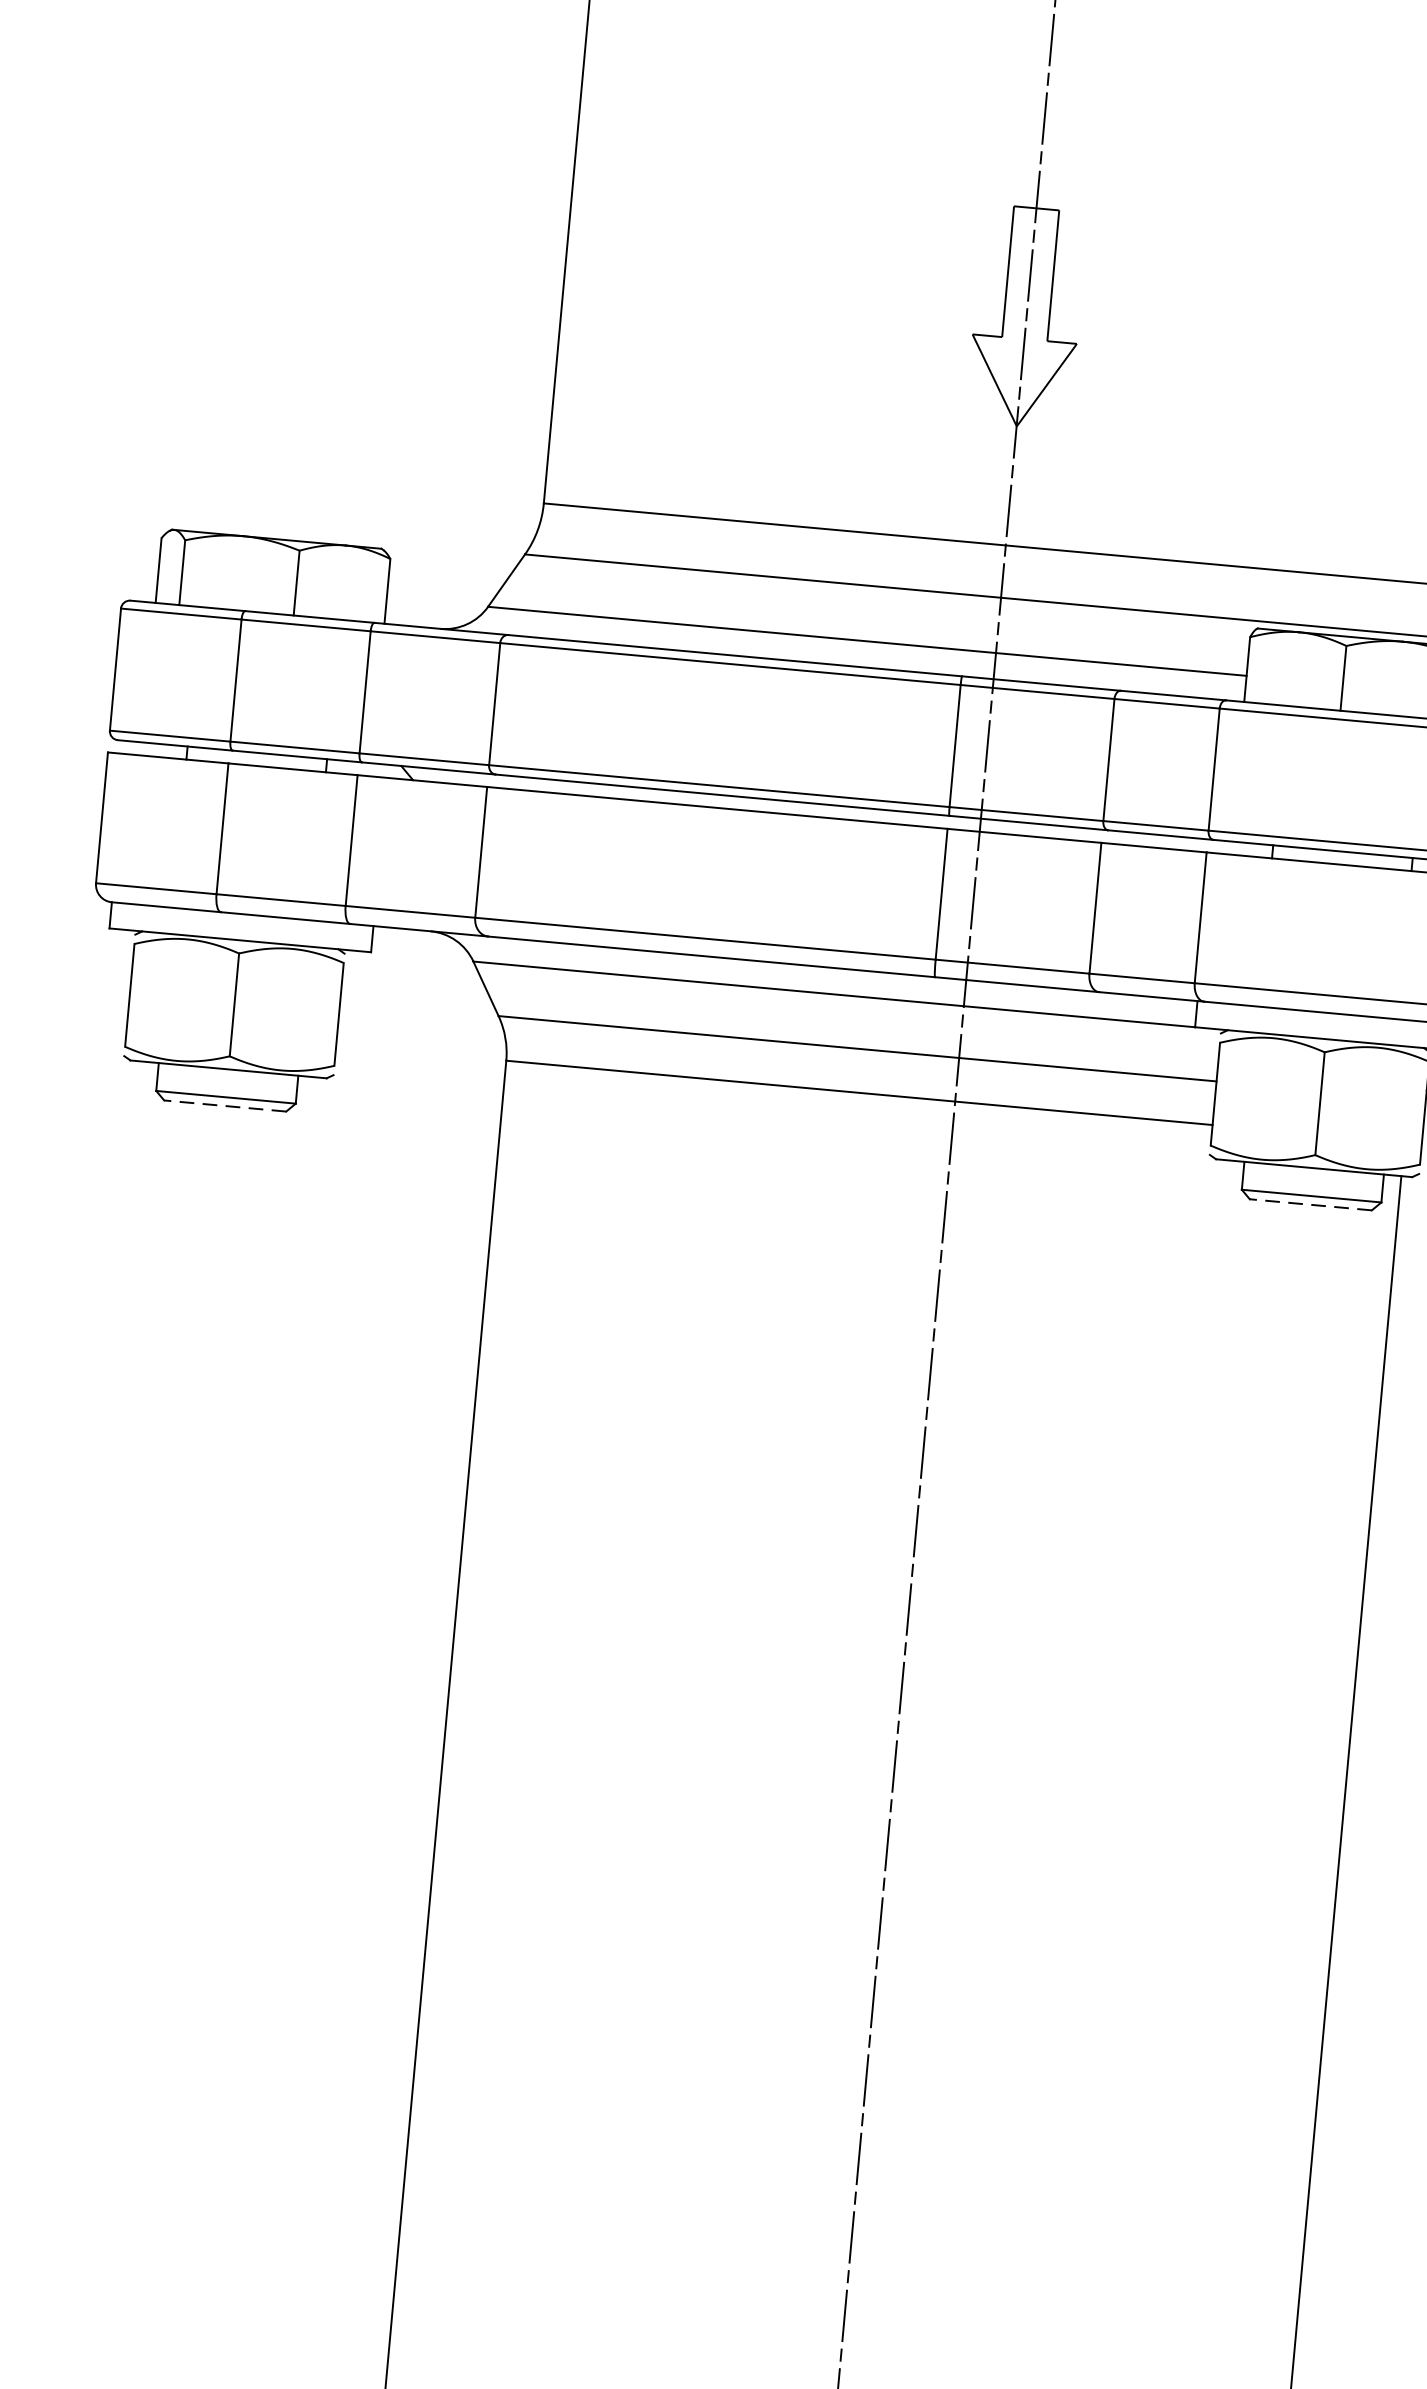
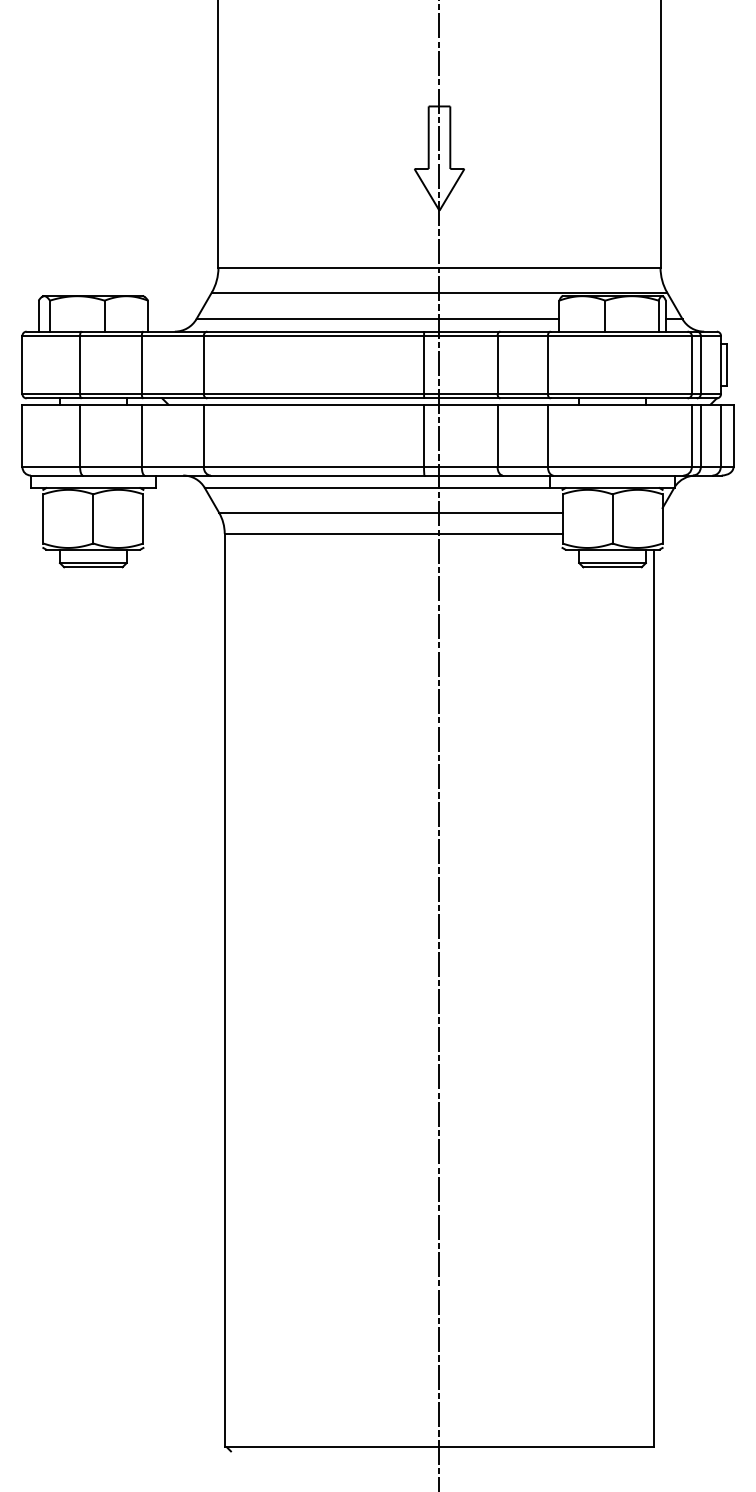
line: (223, 1106) -> (92, 567), dashed -> solid
line: (1310, 1205) -> (612, 567), dashed -> solid

